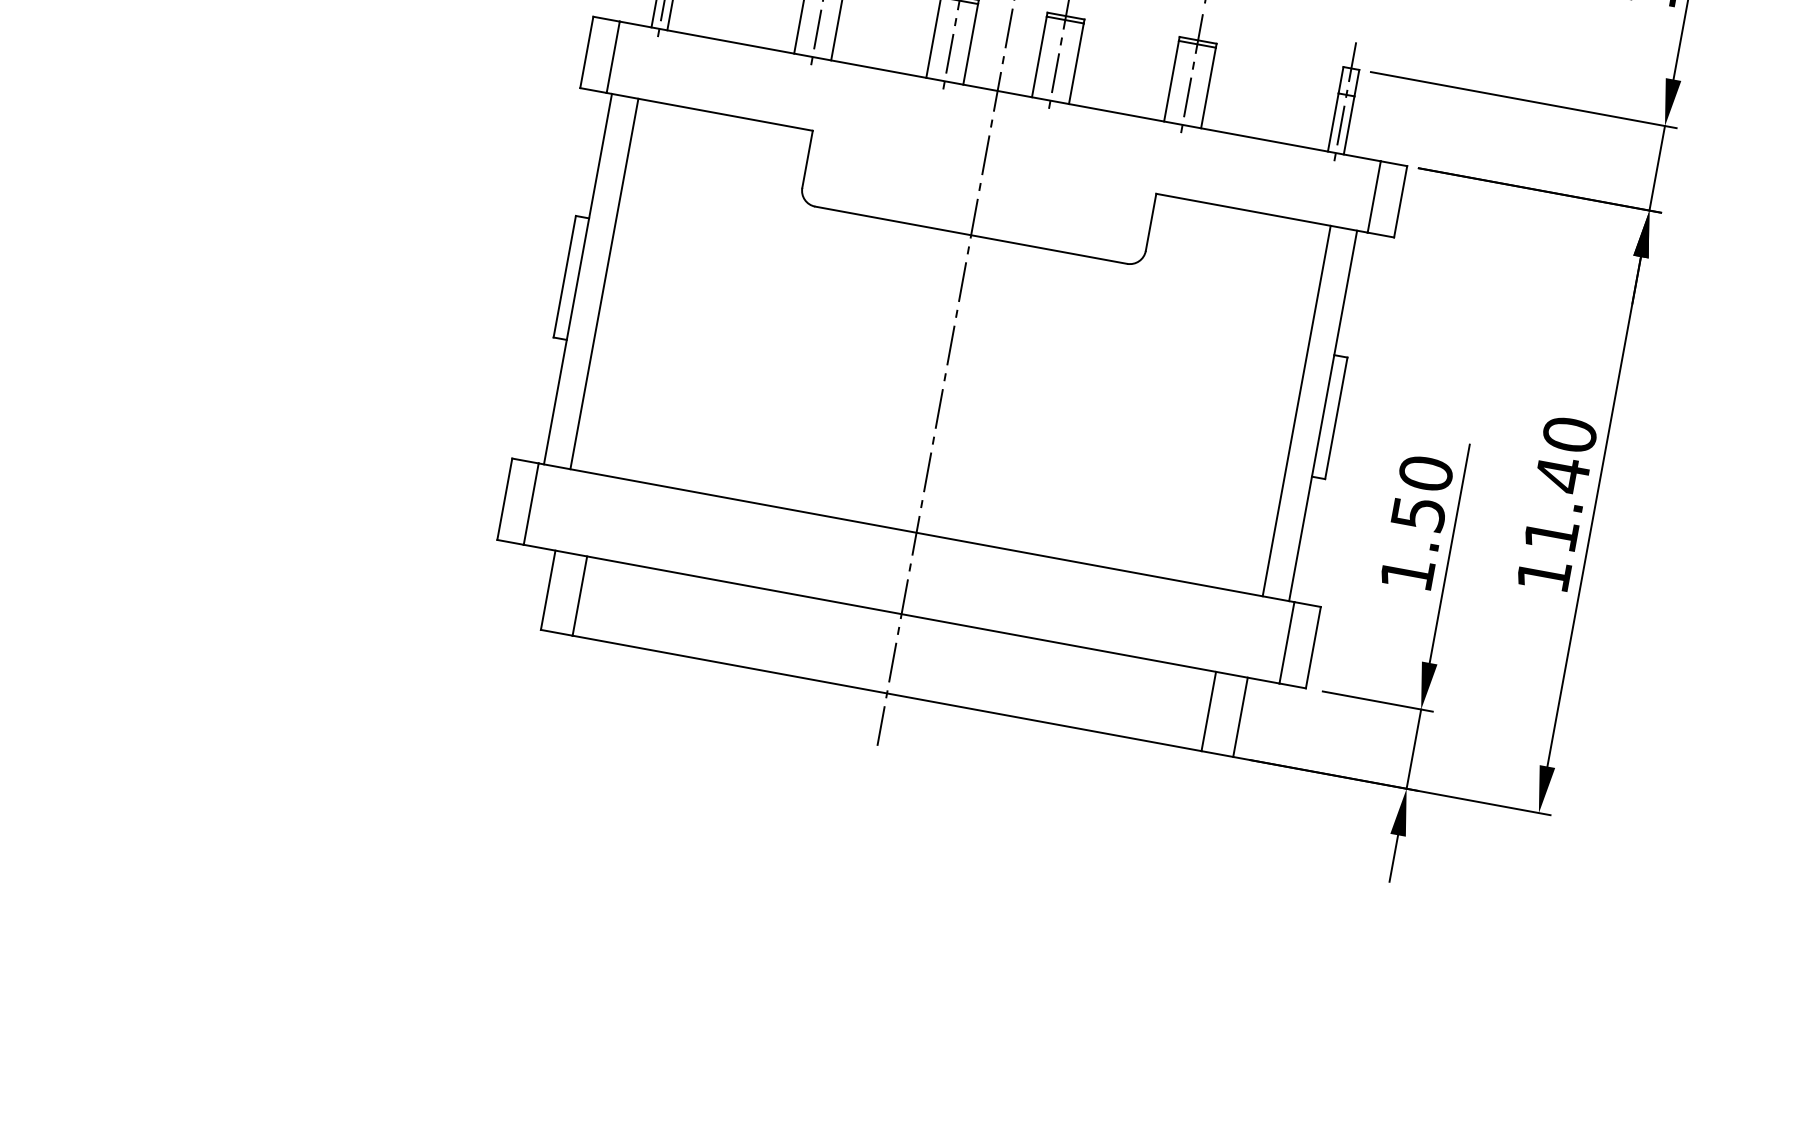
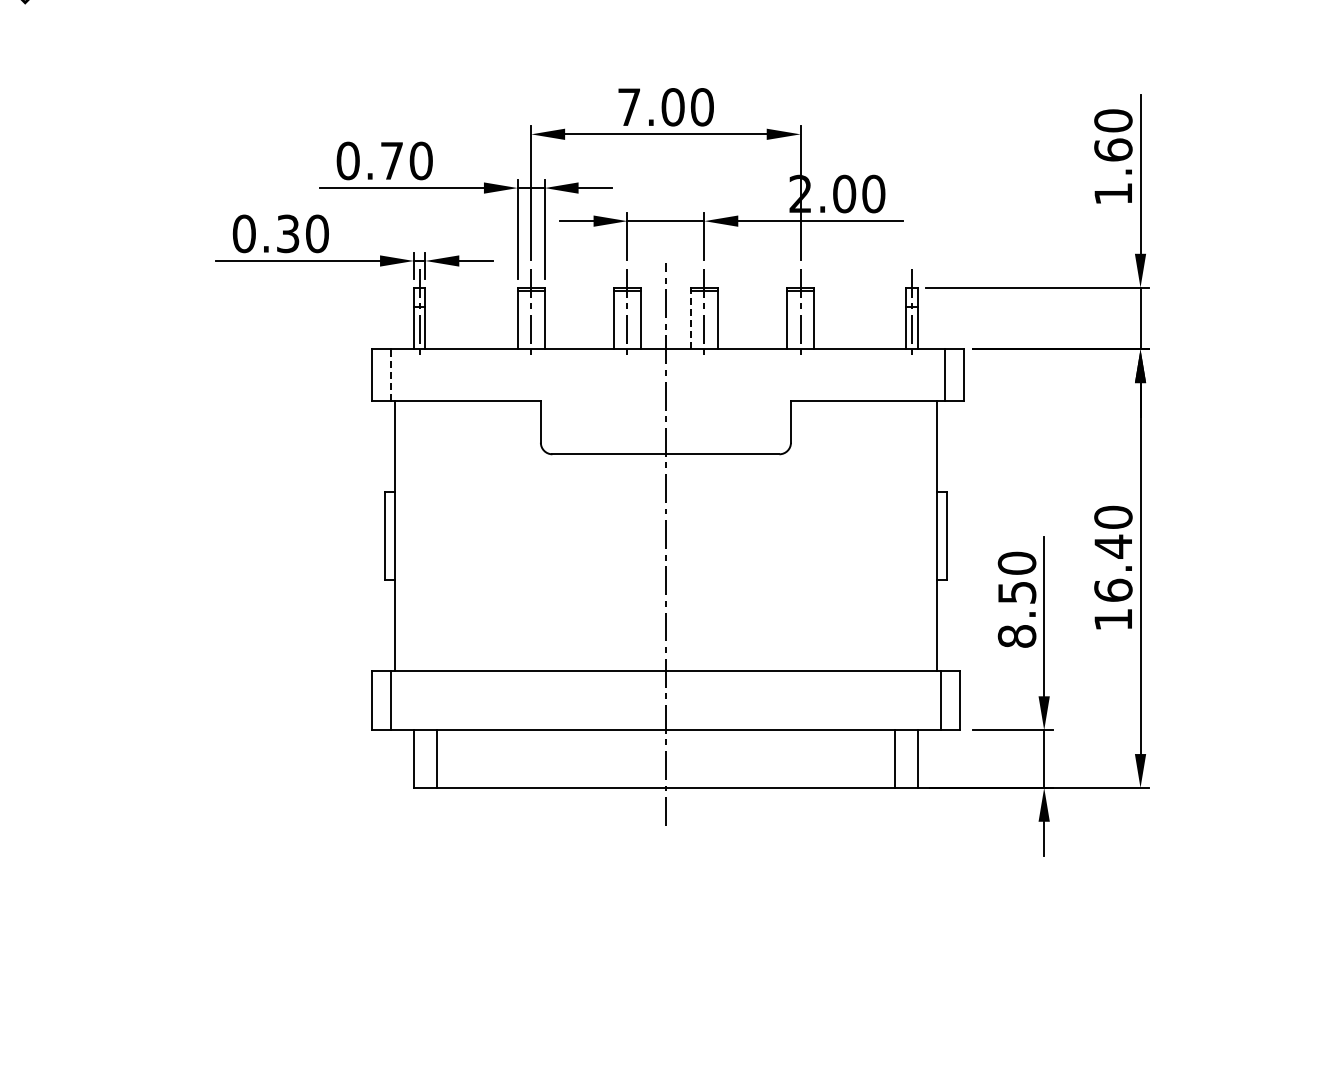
line: (1038, 56) -> (690, 319), solid -> dashed
line: (612, 57) -> (390, 375), solid -> dashed
line: (604, 283) -> (413, 535), removed
line: (1296, 410) -> (917, 535), removed
text: (1551, 533) -> (1113, 589), 11.40 -> 16.40
text: (1406, 573) -> (1016, 636), 1.50 -> 8.50

